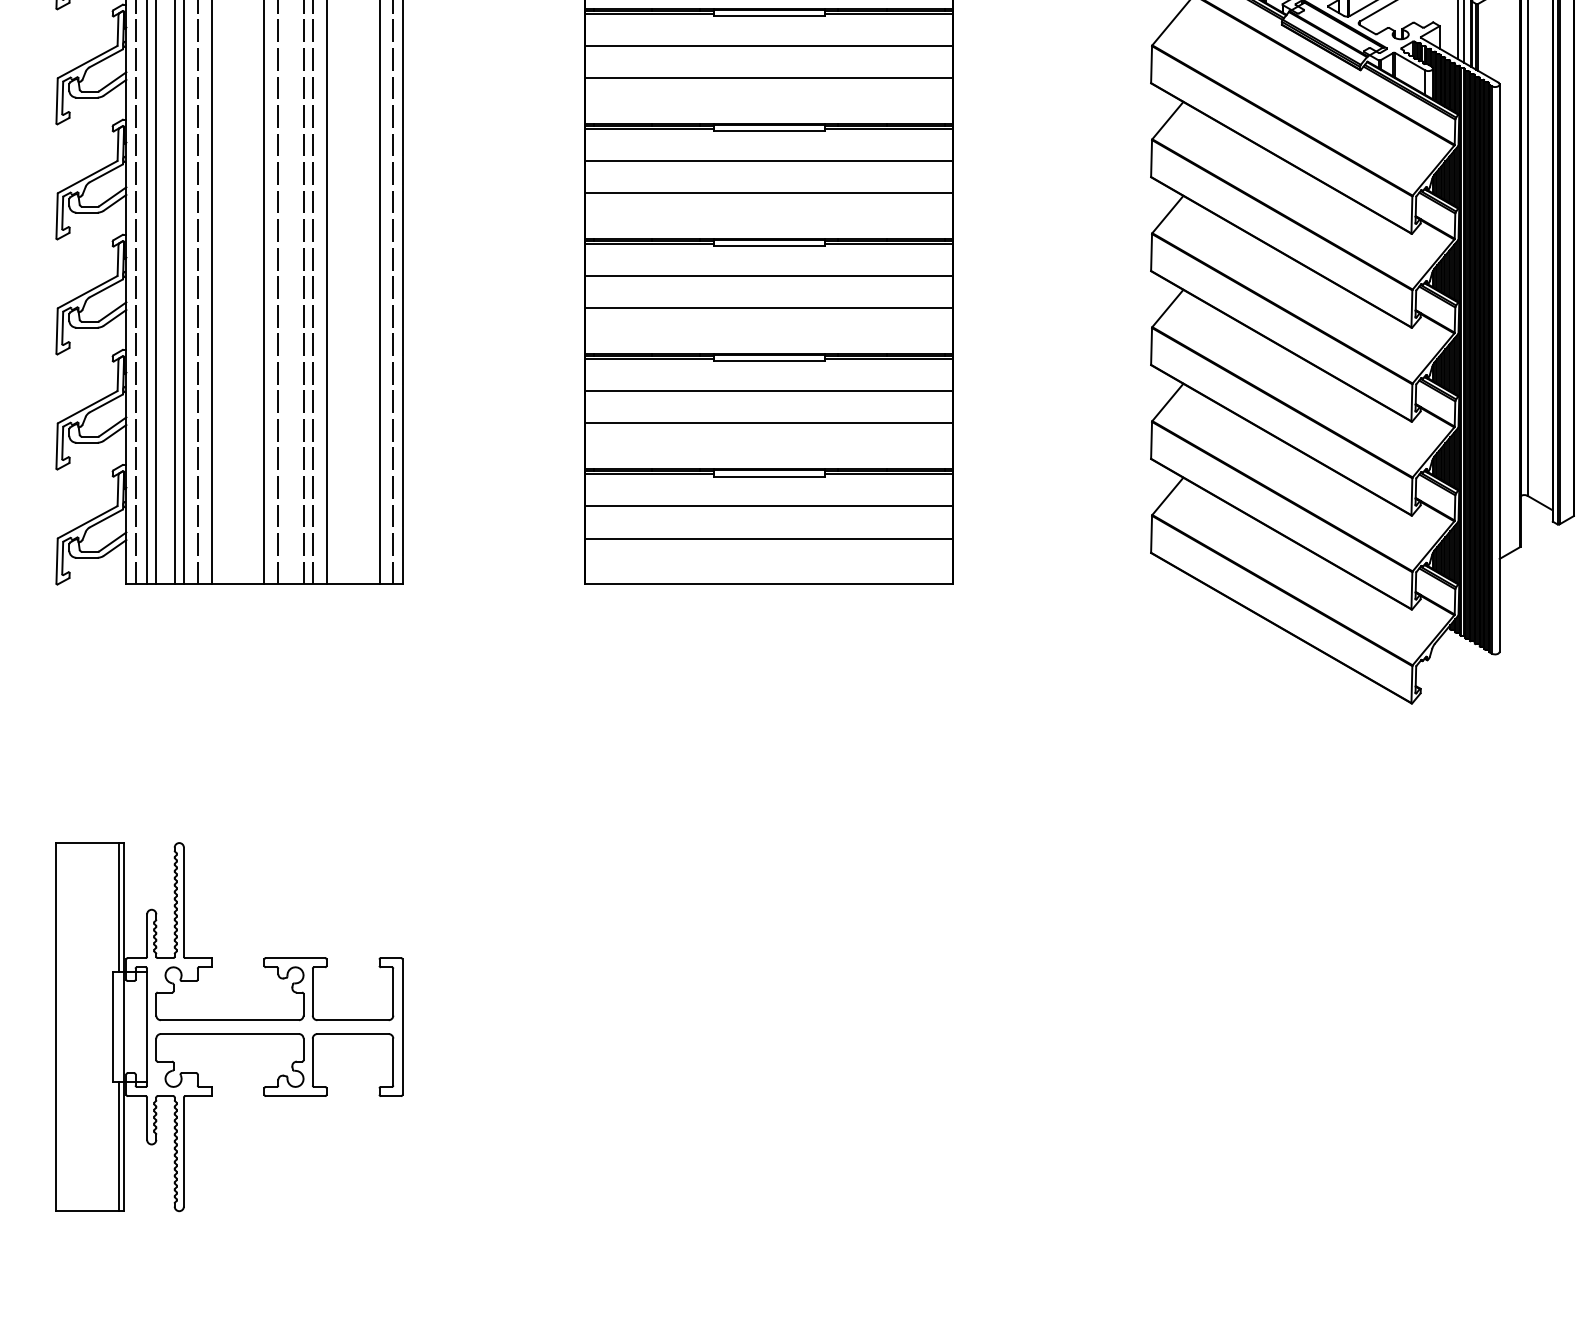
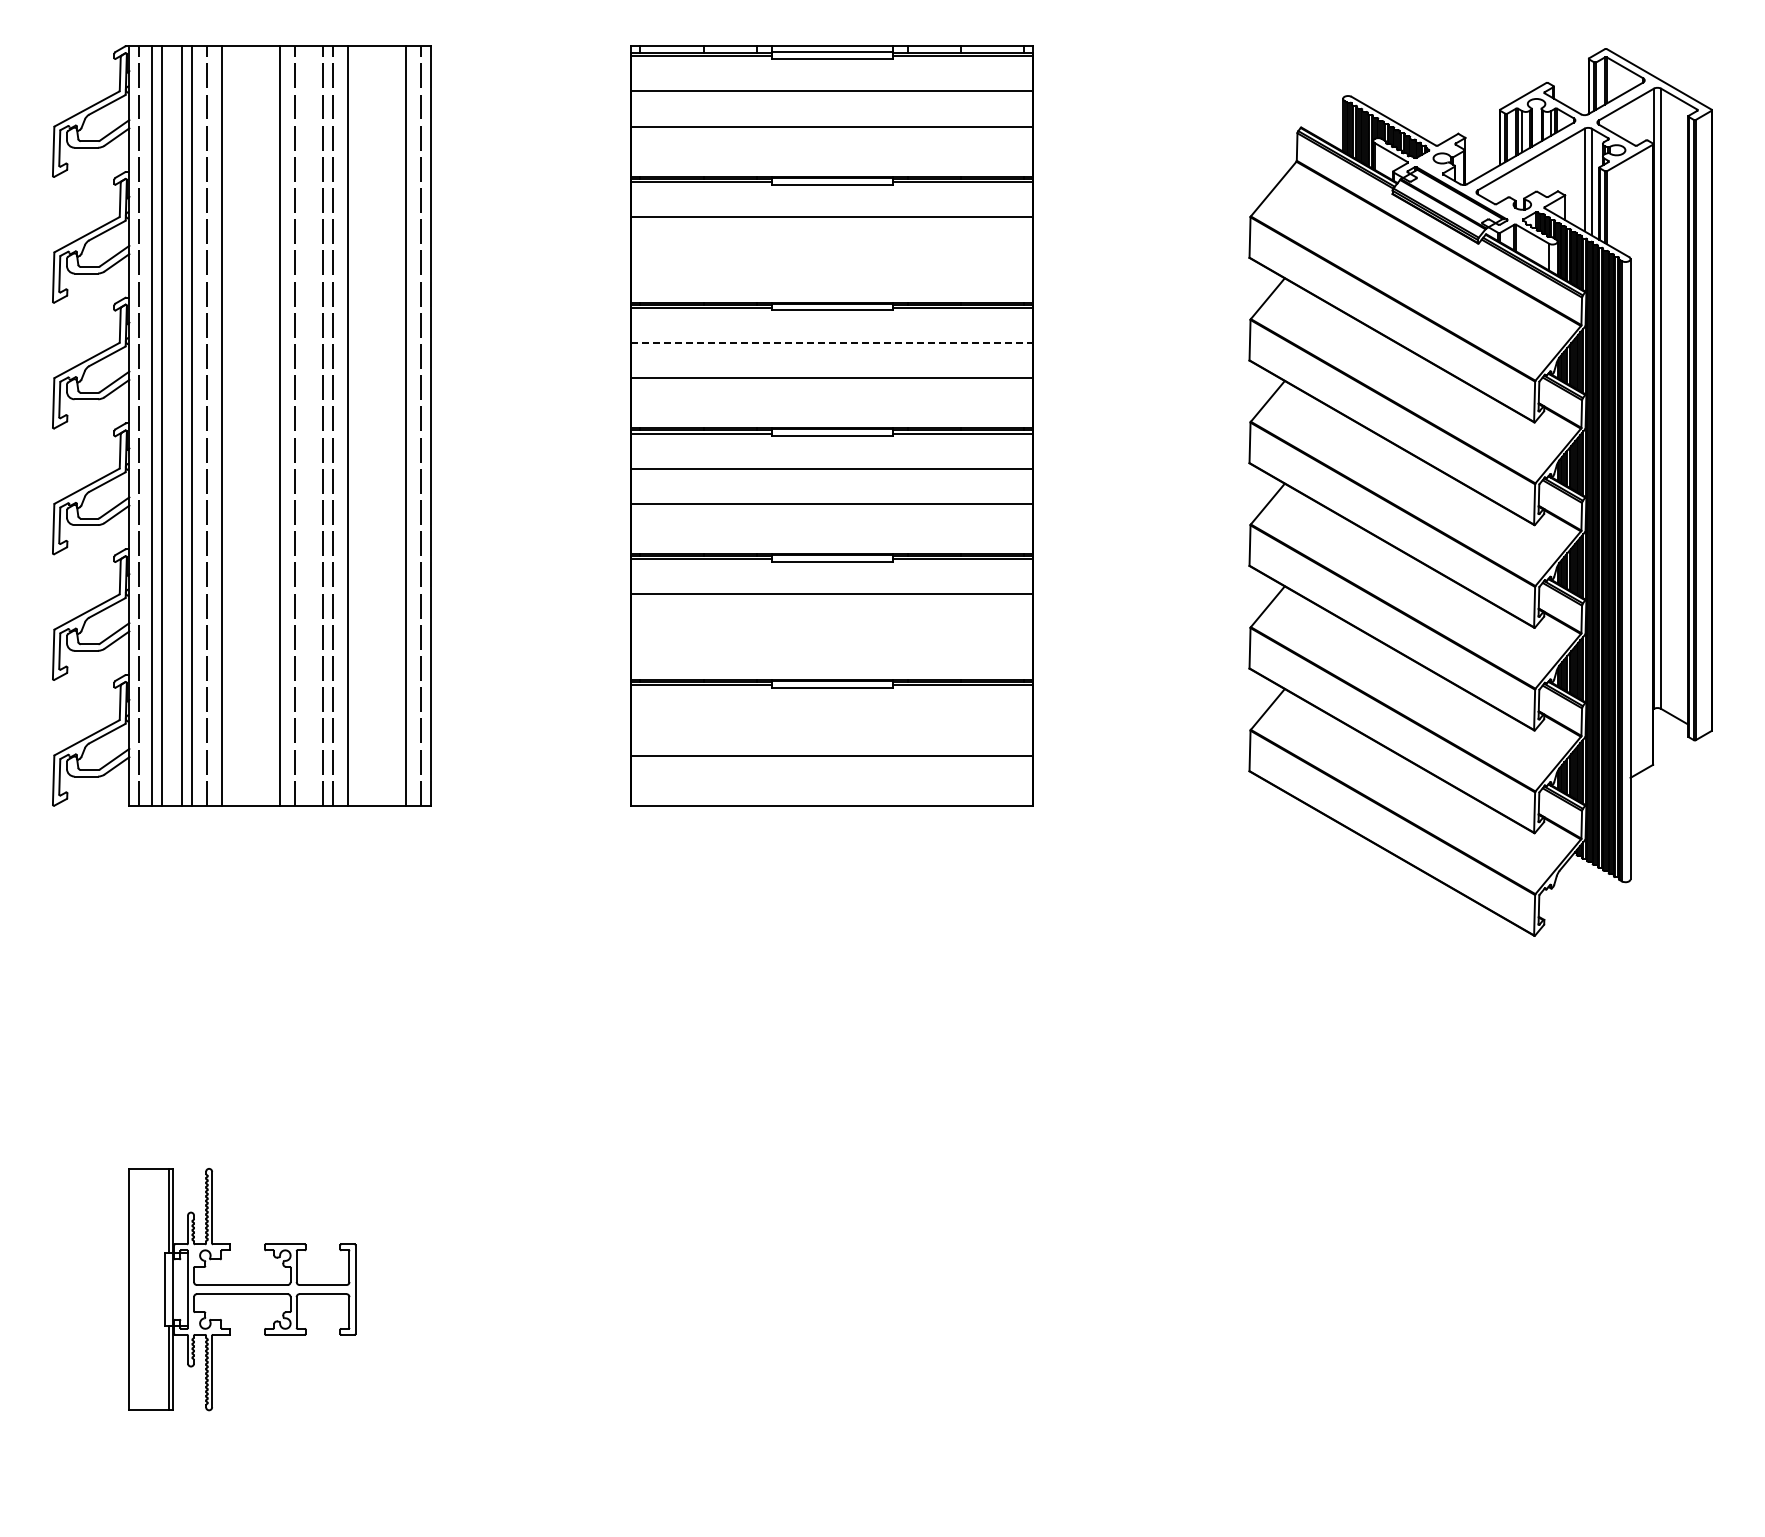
line: (769, 78) -> (832, 252), removed
line: (769, 160) -> (832, 342), solid -> dashed
line: (769, 423) -> (832, 629), removed
line: (769, 506) -> (832, 720), removed
part: (228, 1026) -> (241, 1289), size x0.6

